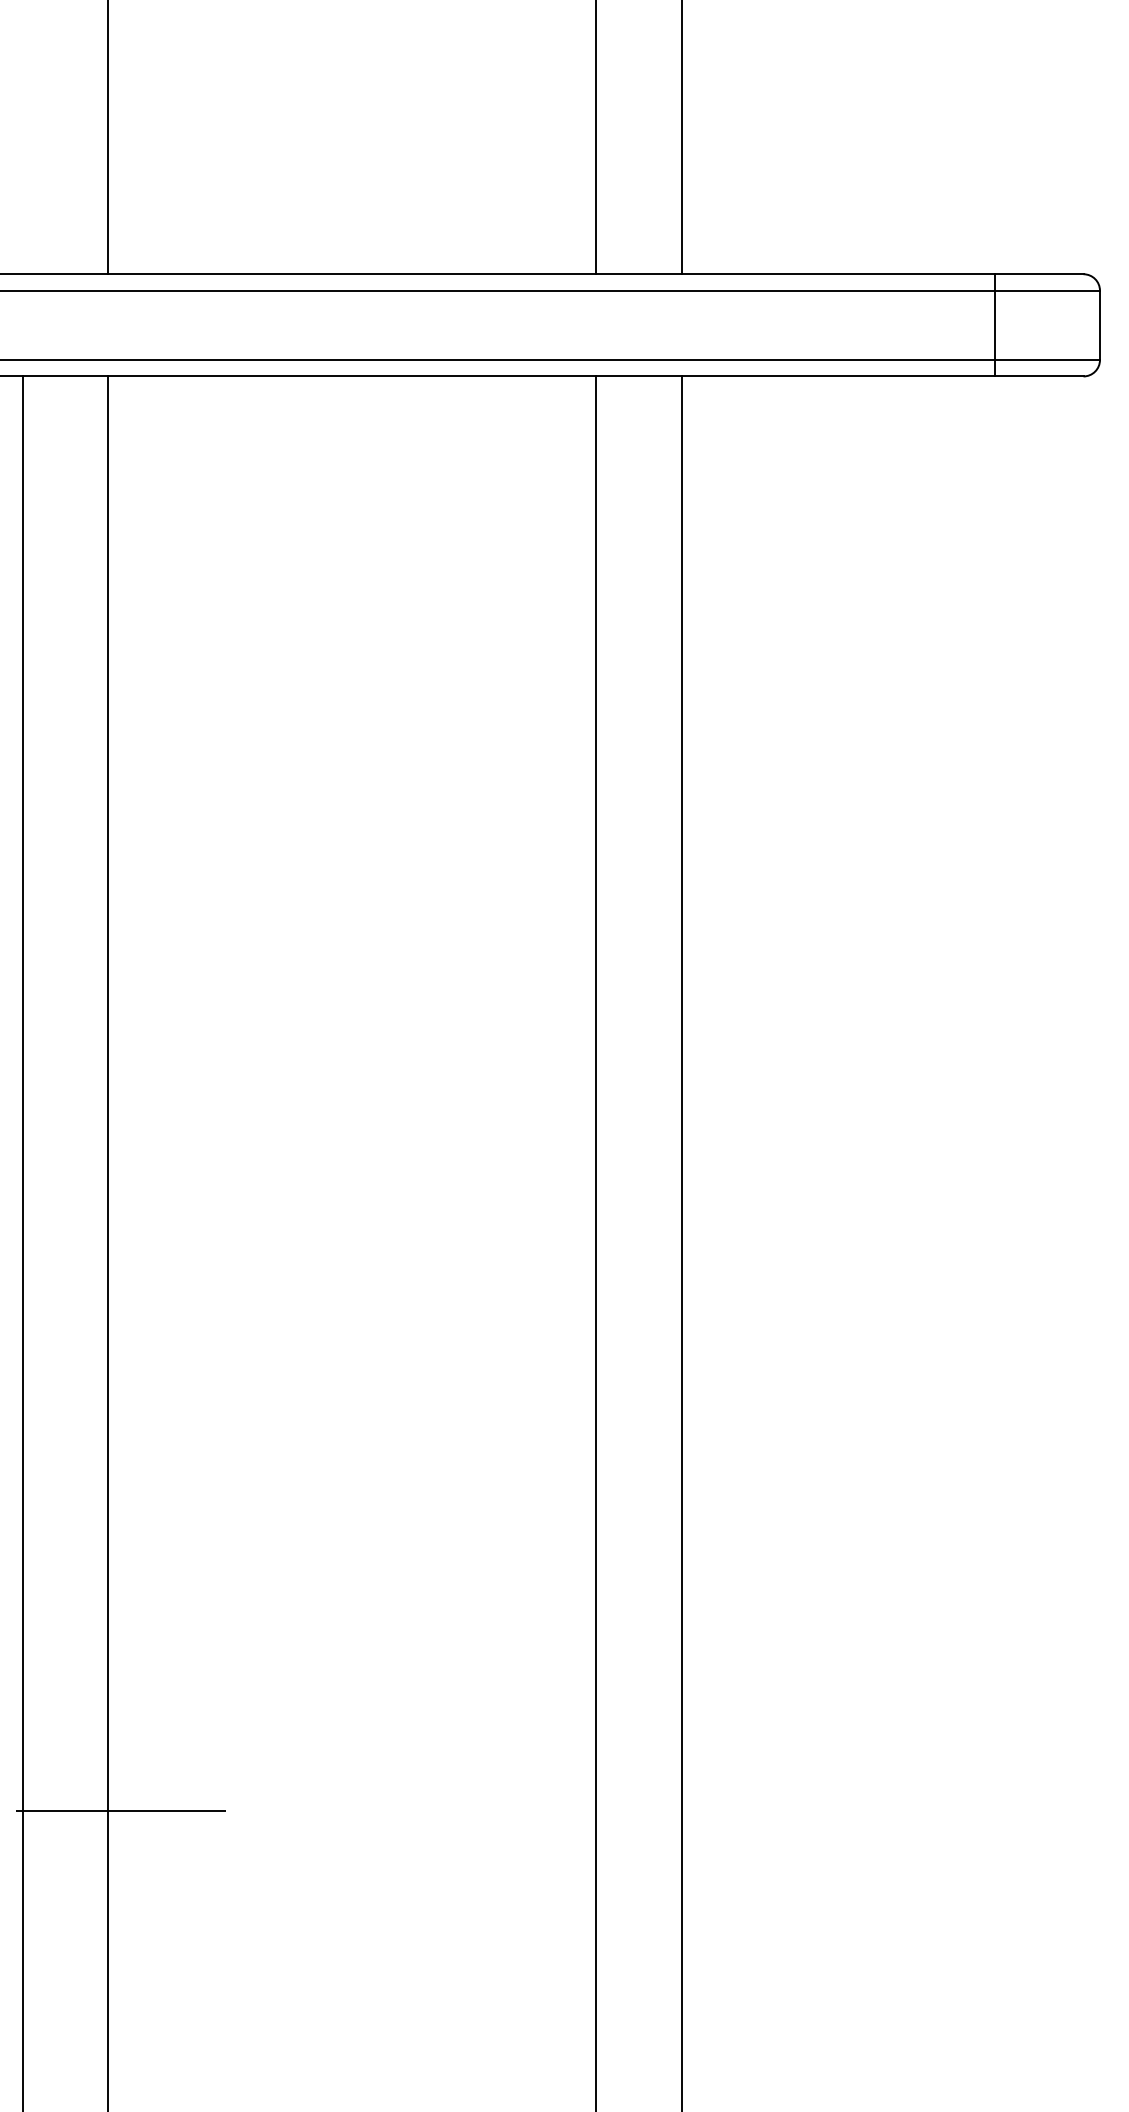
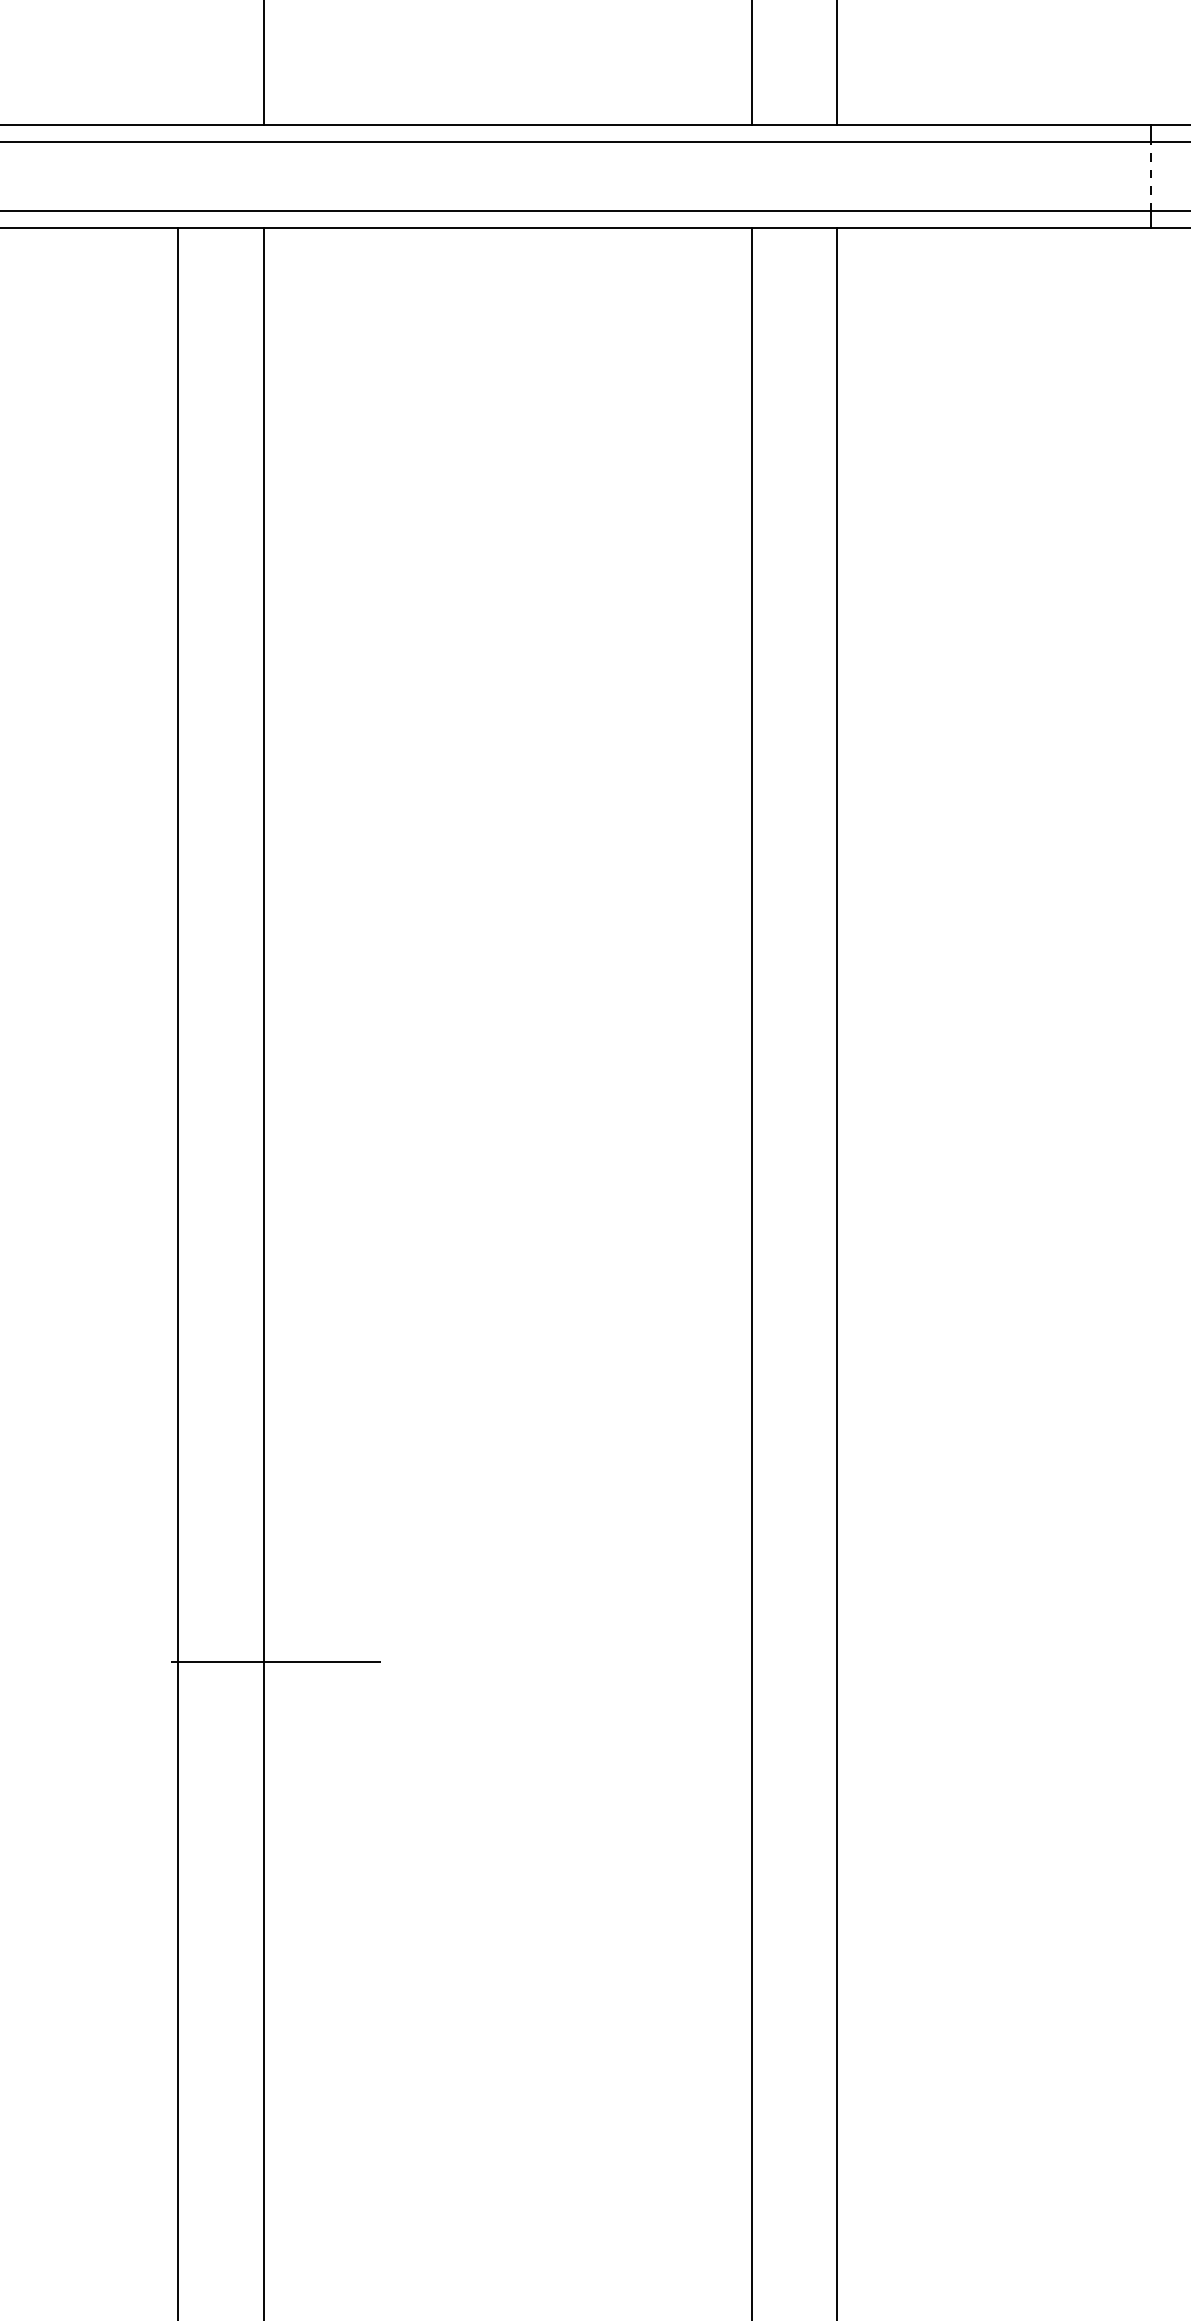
line: (995, 325) -> (1150, 176), solid -> dashed

